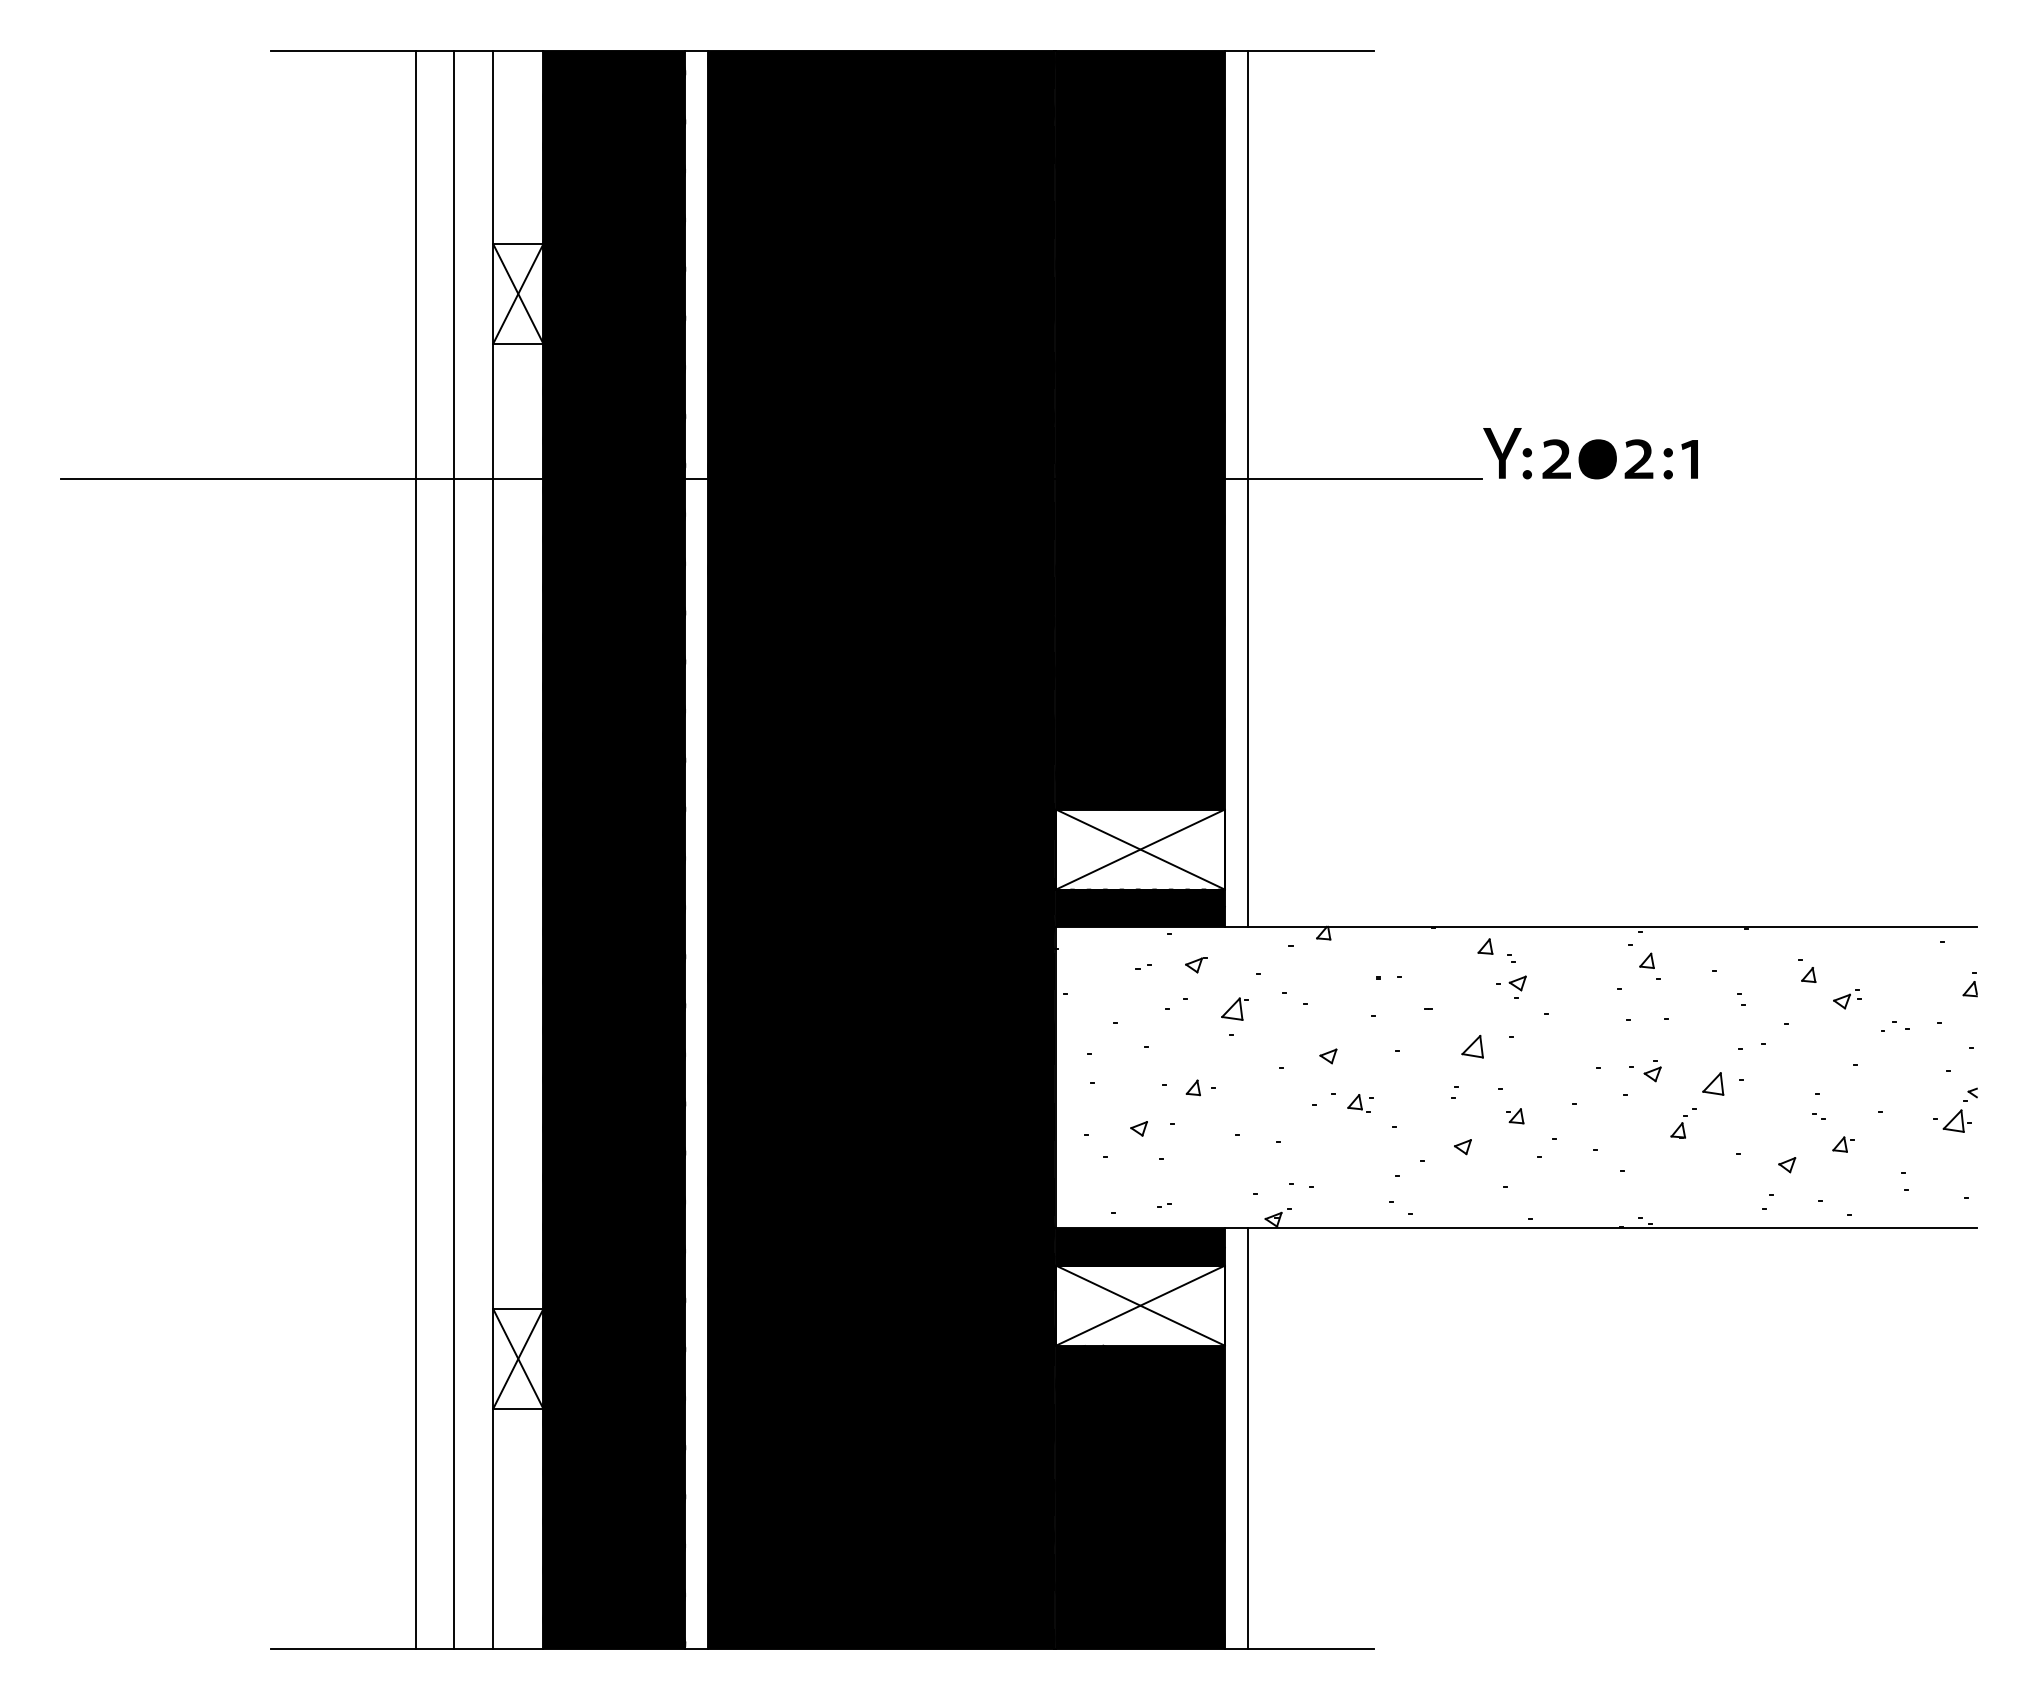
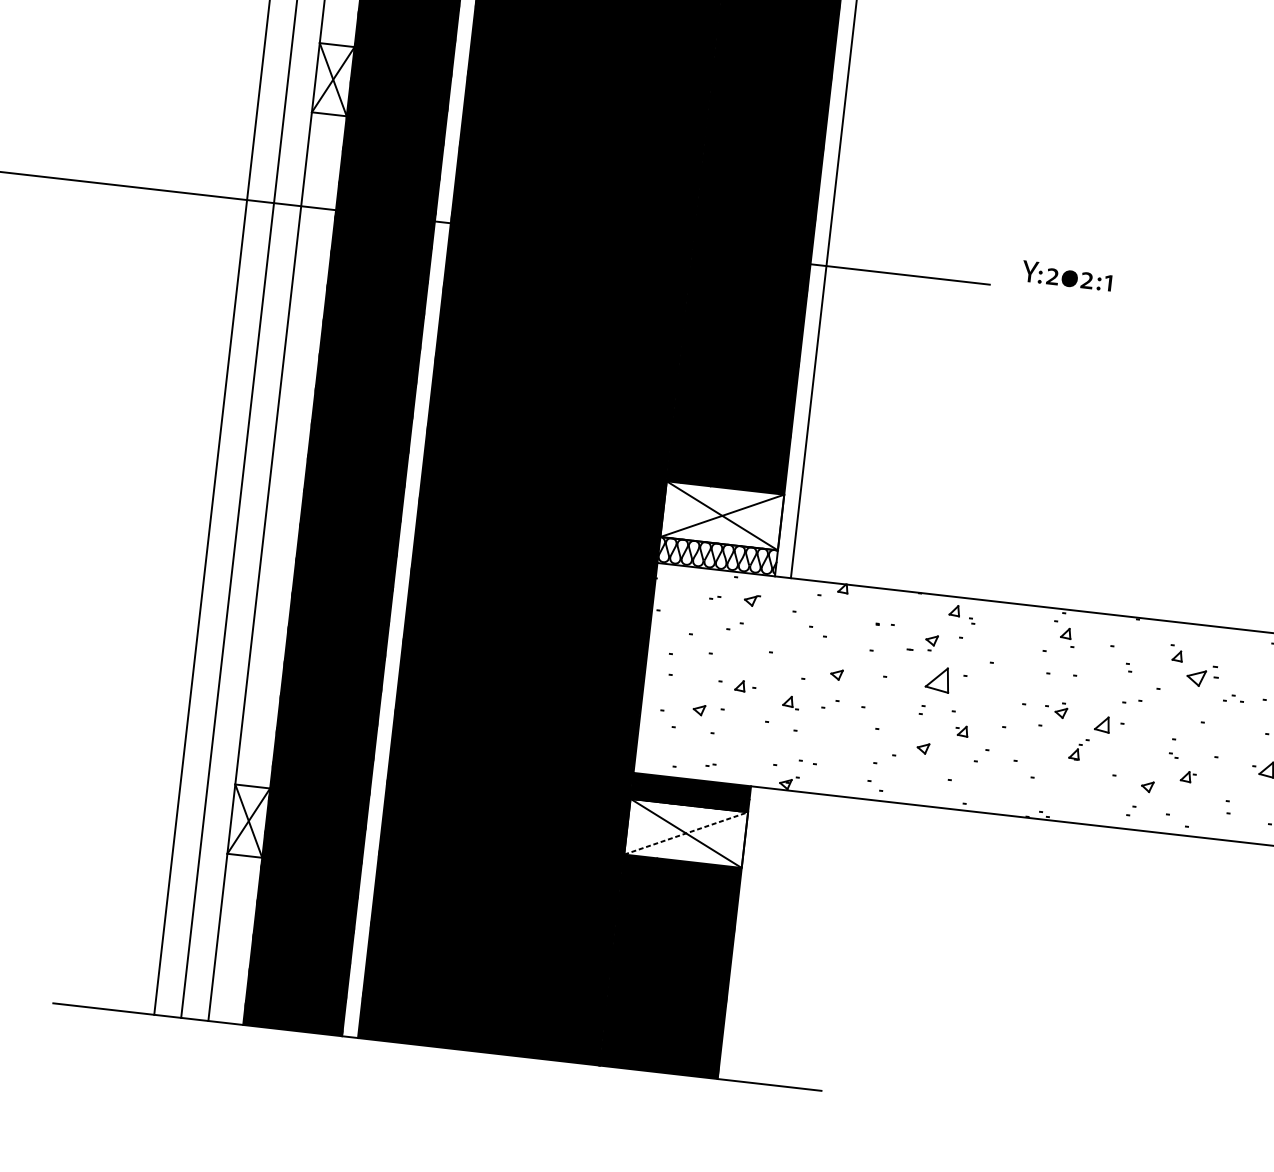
part: (1590, 453) -> (1067, 275), size x0.6
fill: (1140, 908) -> (717, 556), removed
part: (1517, 986) -> (931, 642), moved
part: (1847, 999) -> (1202, 676), size x1.6
part: (1234, 1008) -> (775, 633), removed
part: (1472, 1046) -> (937, 679), size x1.6
part: (1358, 1103) -> (790, 702), moved
line: (1140, 1305) -> (686, 833), solid -> dashed
line: (1247, 1438) -> (750, 934), removed

